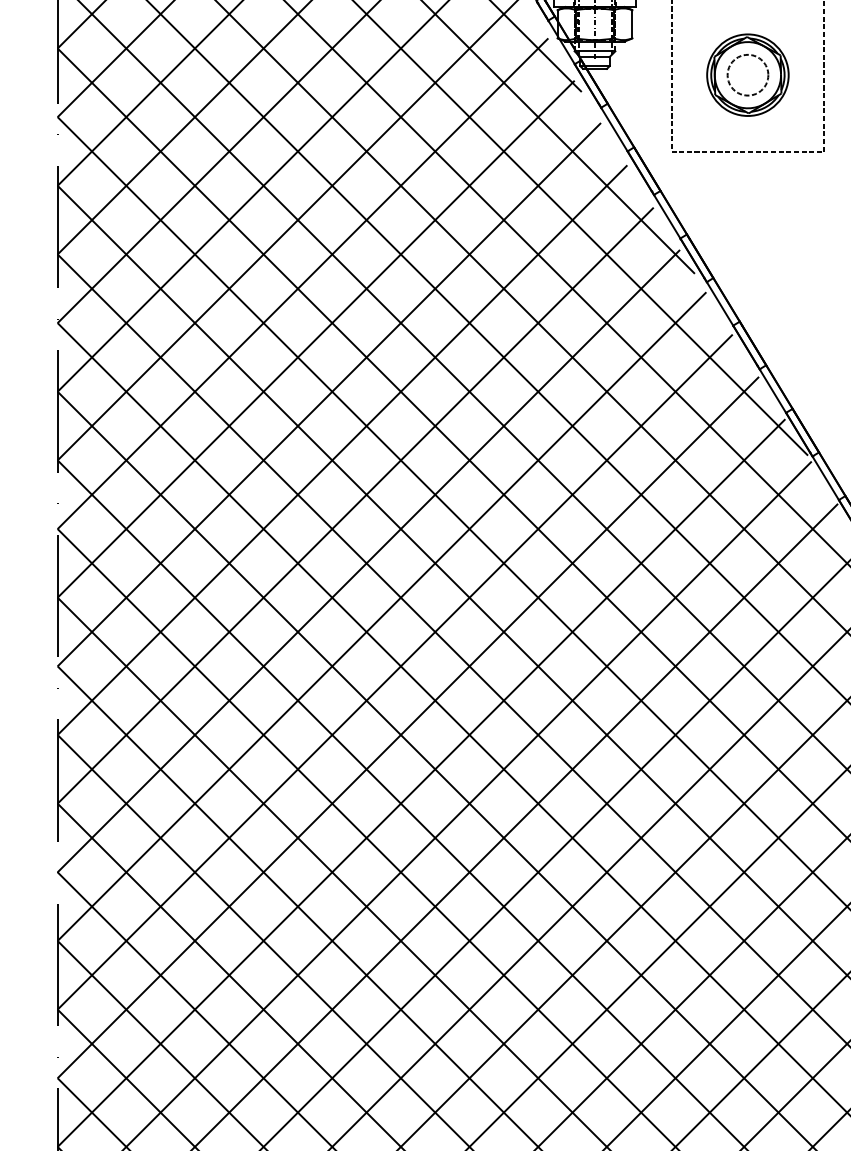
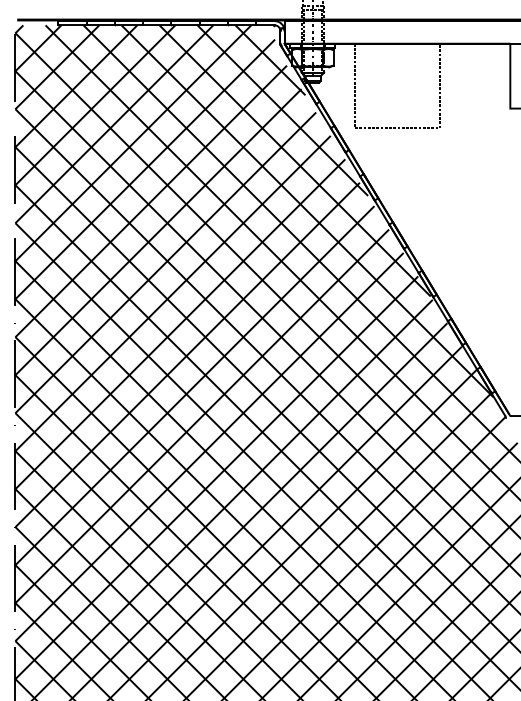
part: (747, 74) -> (397, 85), removed

